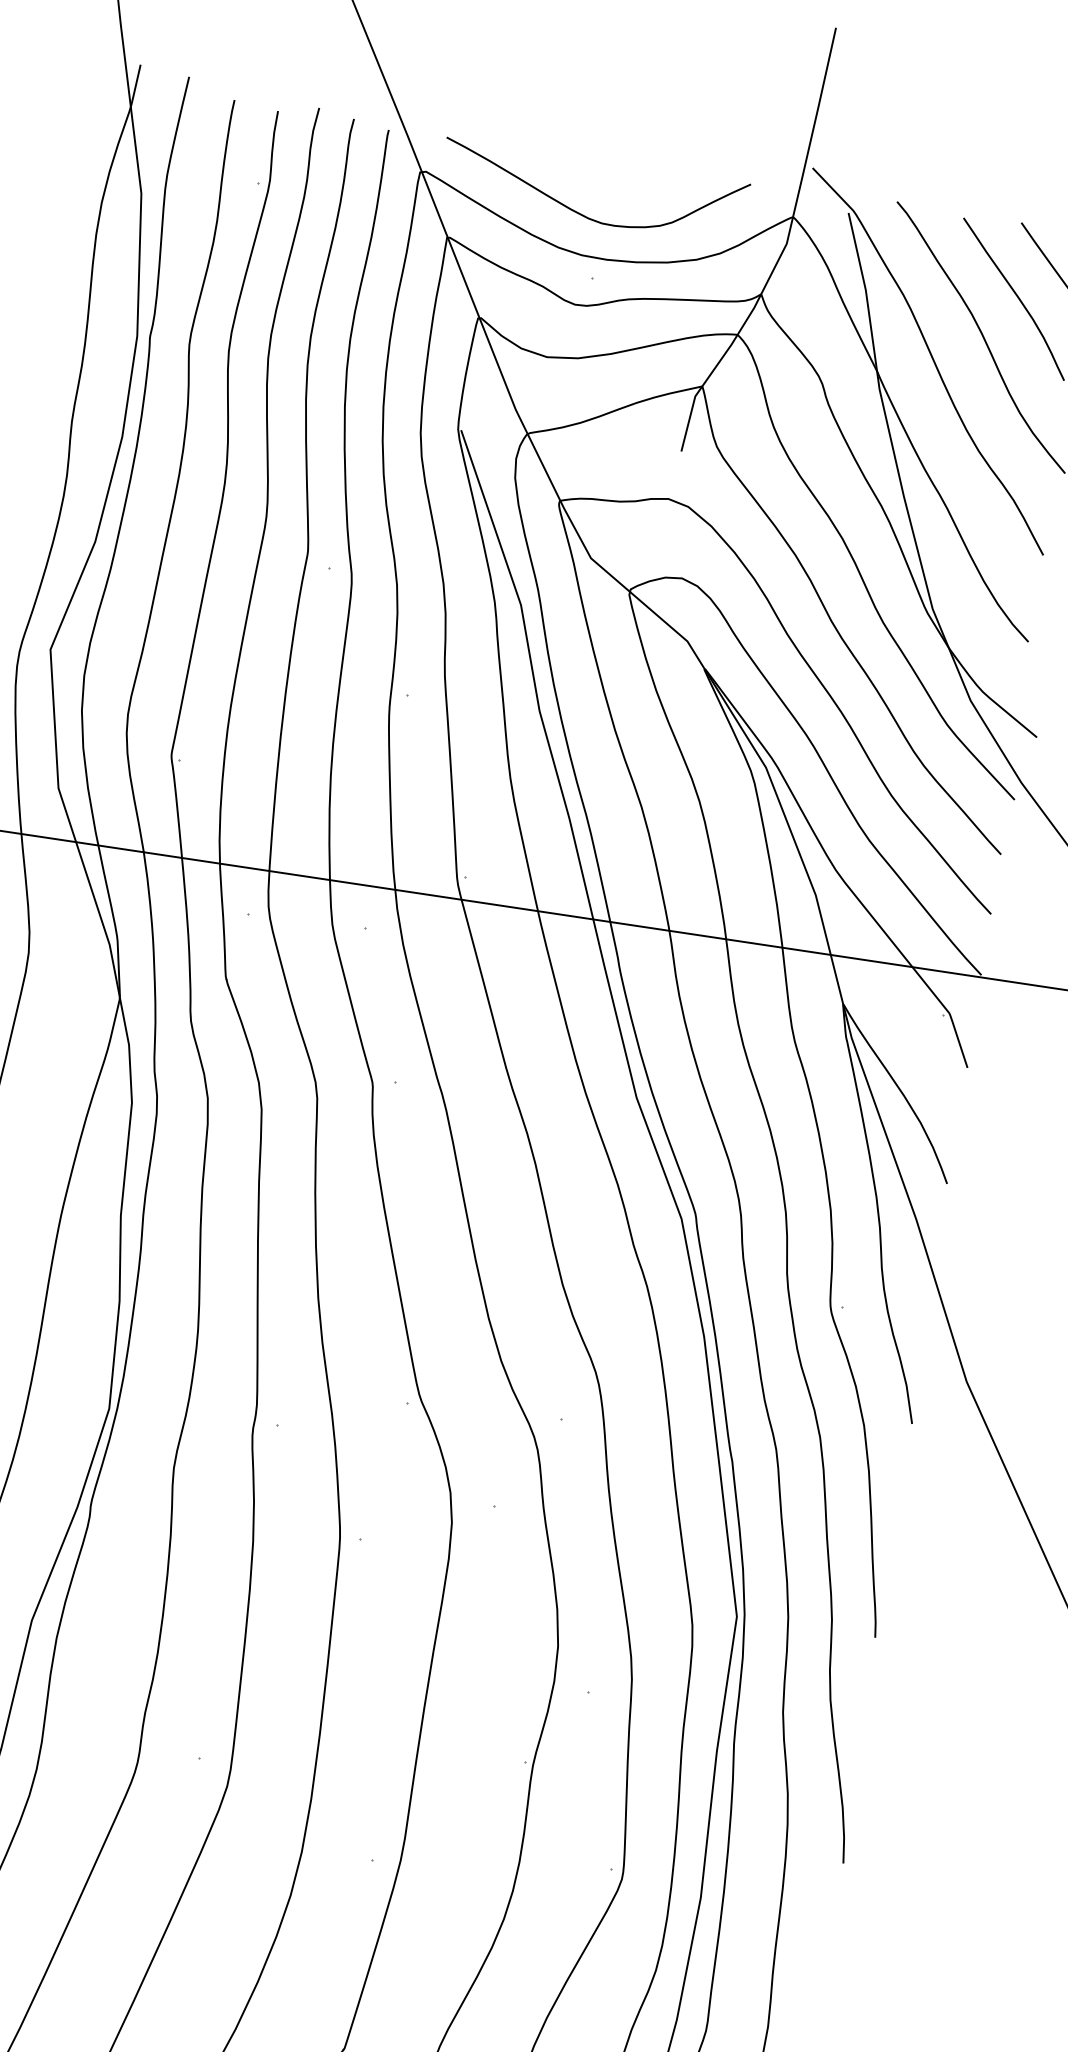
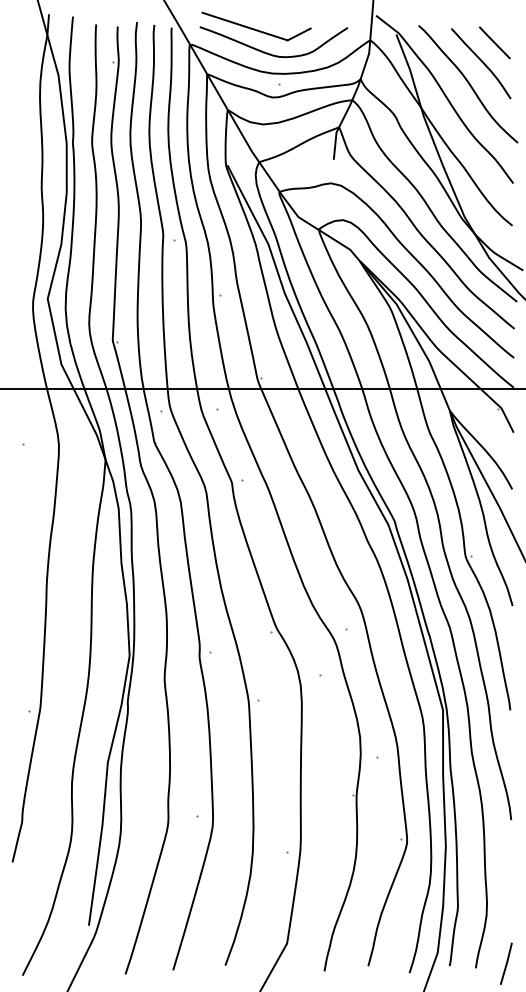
part: (563, 153) -> (256, 26), added

